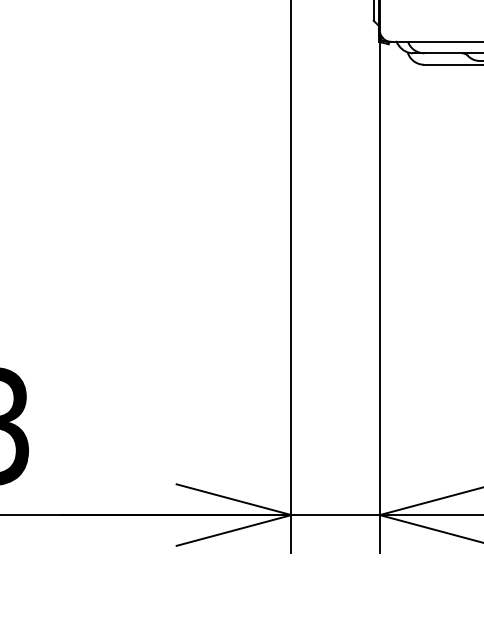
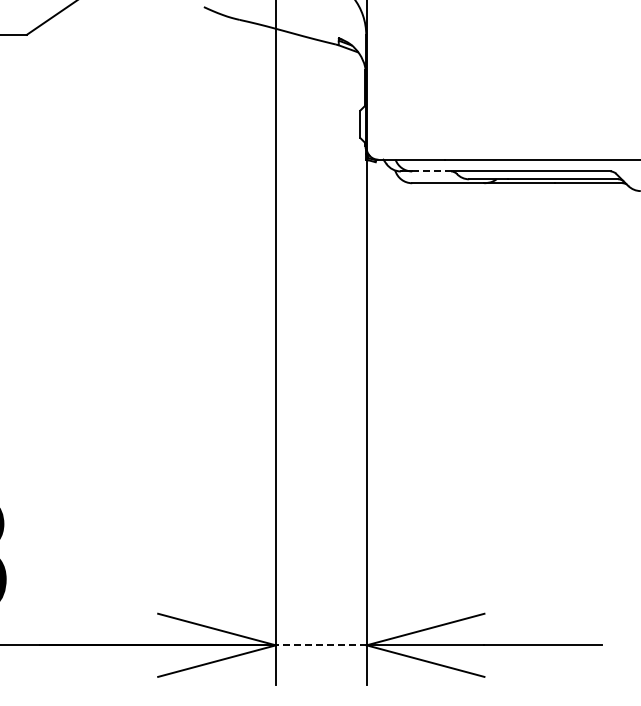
line: (444, 53) -> (432, 171), solid -> dashed
line: (334, 515) -> (320, 645), solid -> dashed

